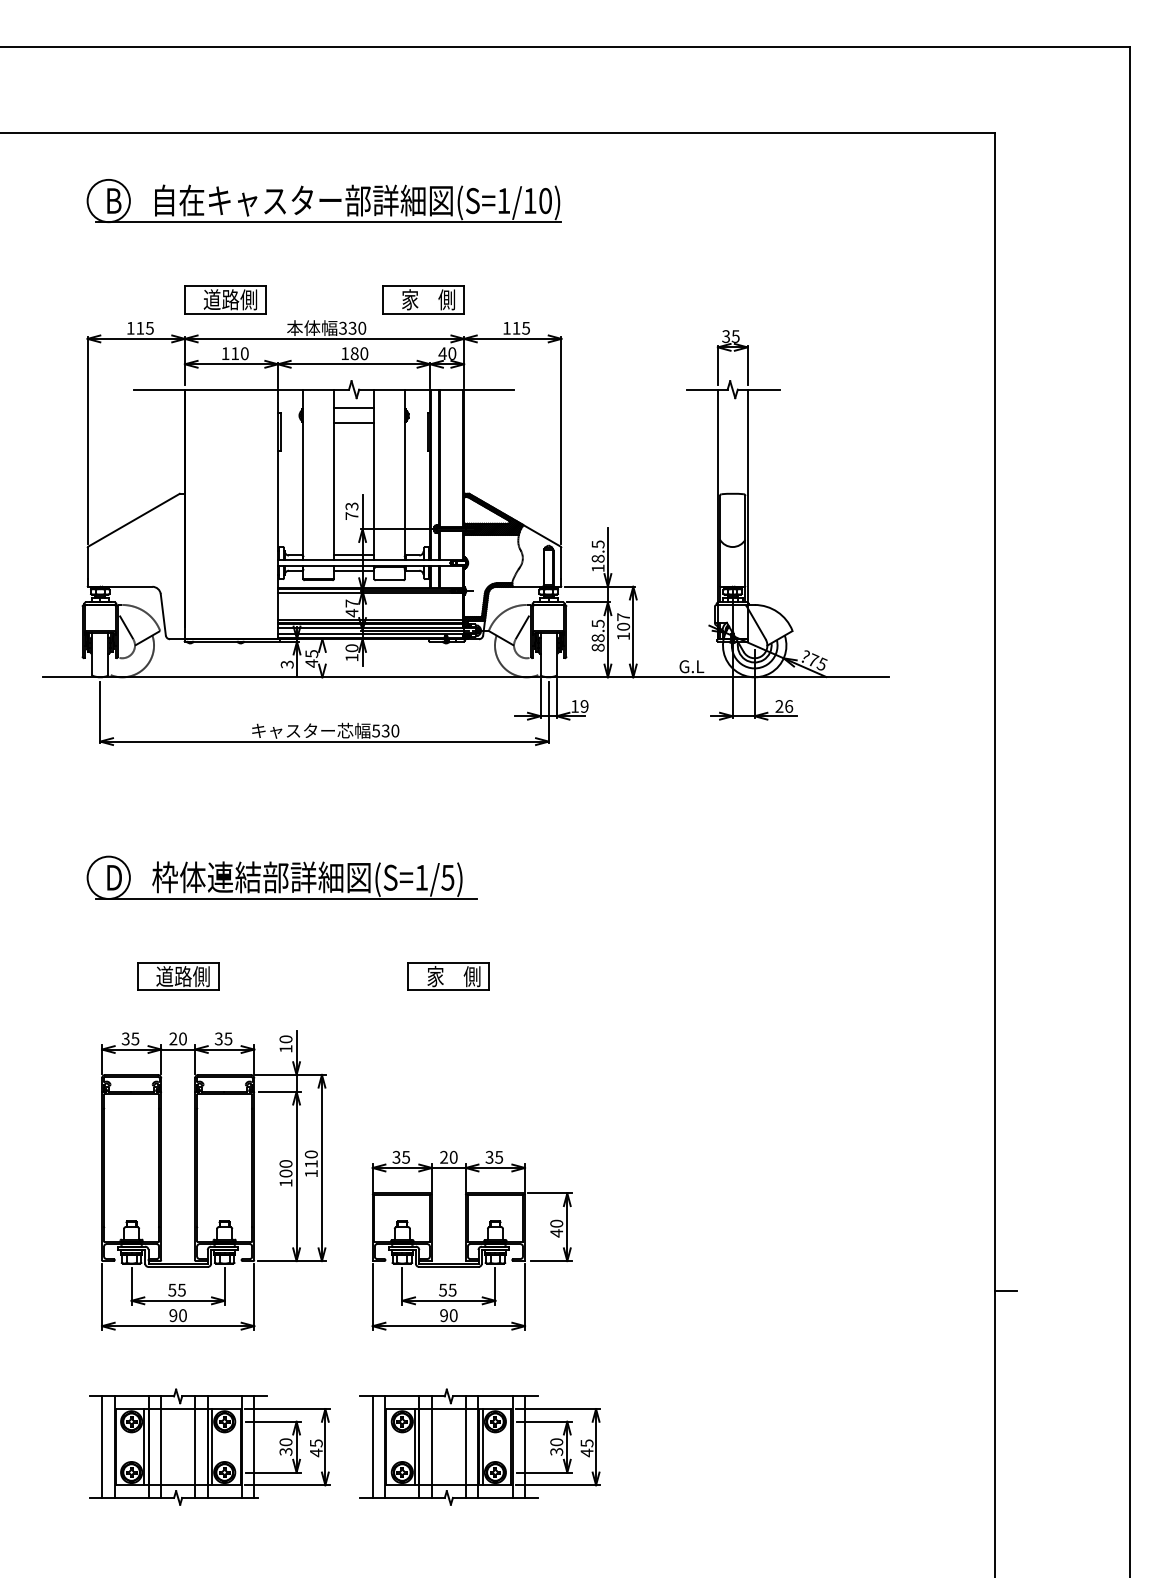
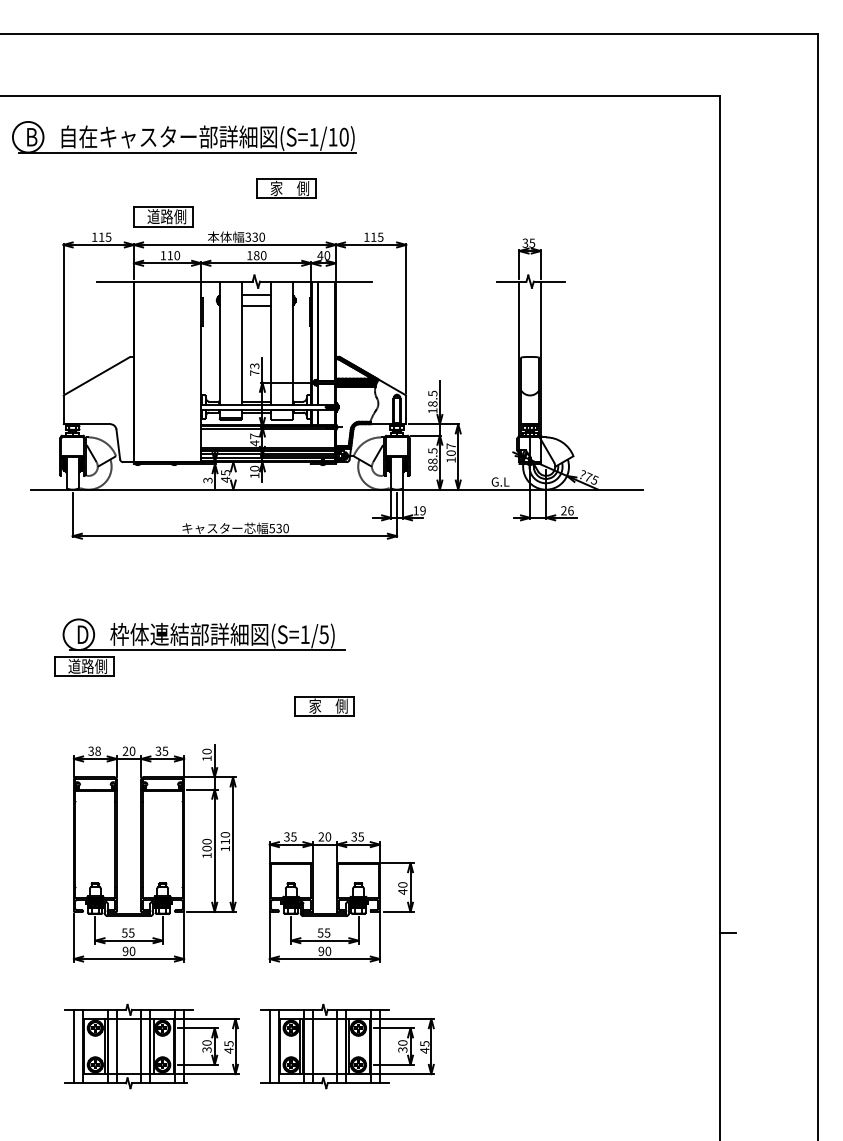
part: (323, 200) -> (183, 136), moved
part: (423, 299) -> (286, 188), moved
part: (178, 976) -> (84, 666), moved
text: (135, 1038) -> (98, 750), 35 -> 38

